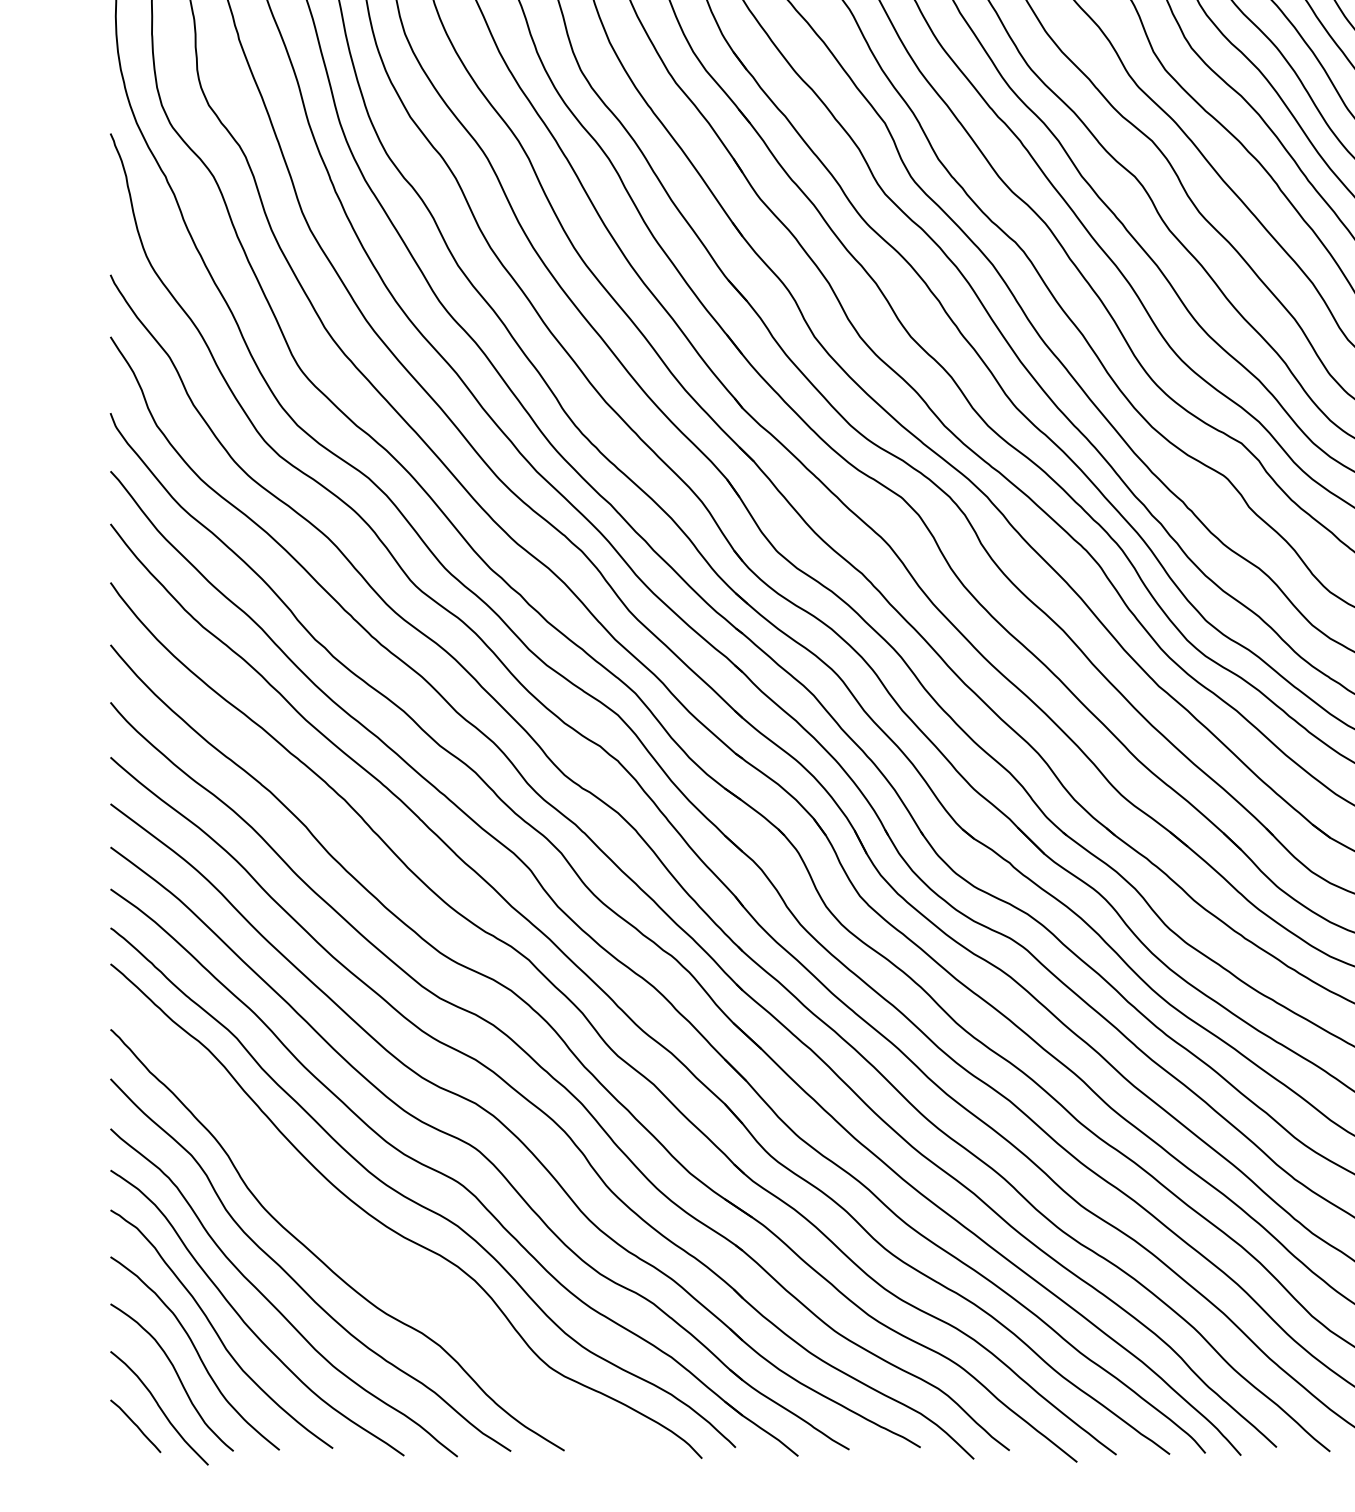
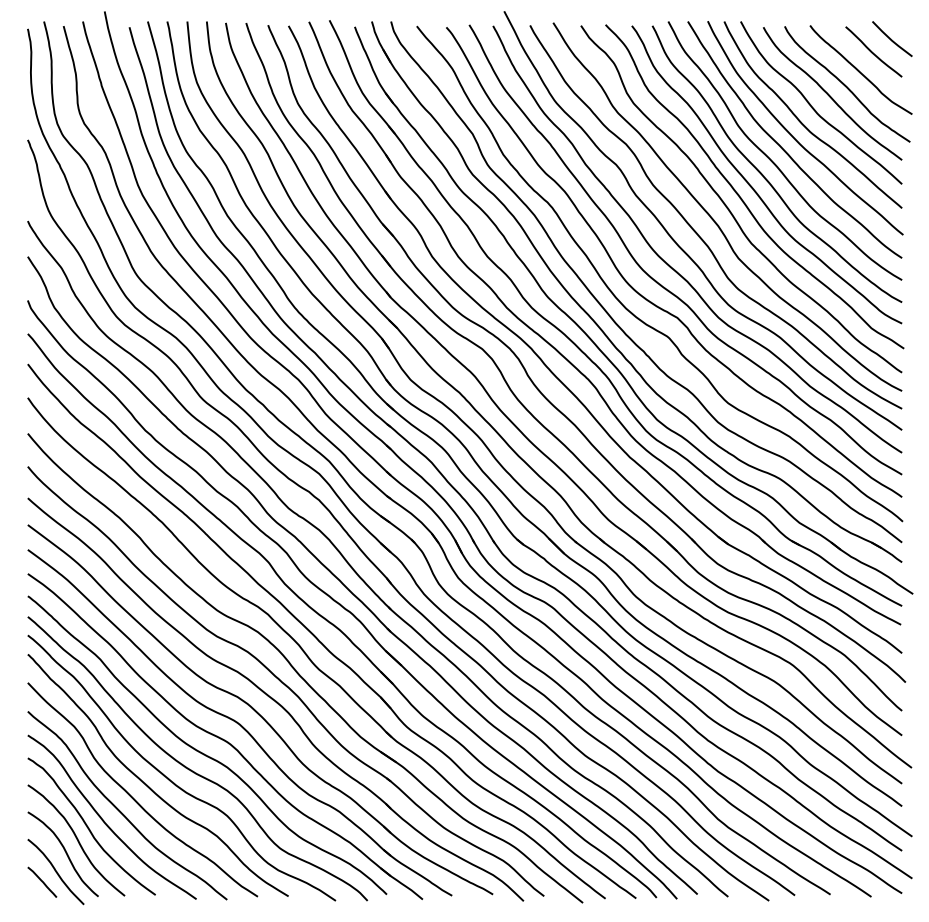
curve: (357, 1245) -> (169, 778), added

